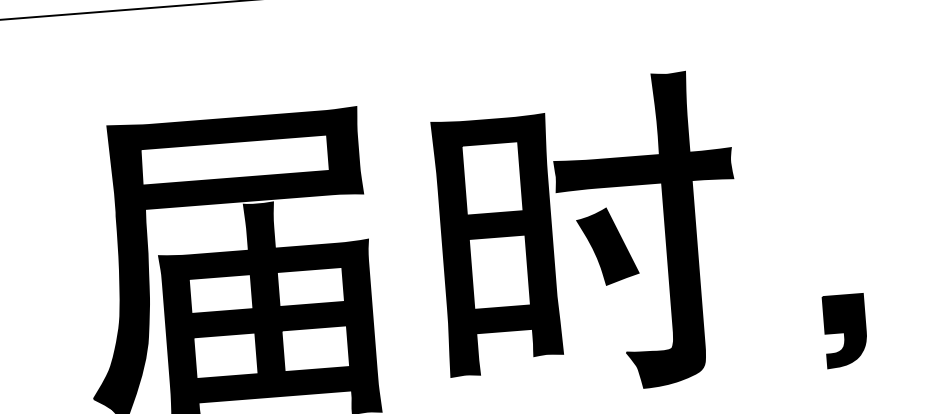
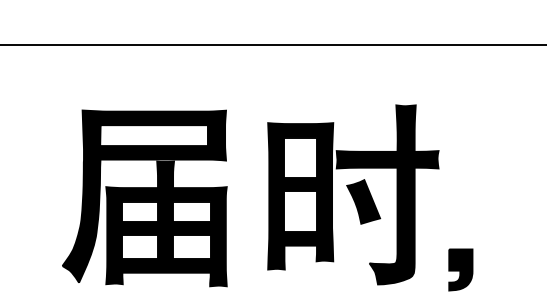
part: (844, 330) -> (460, 269), moved

